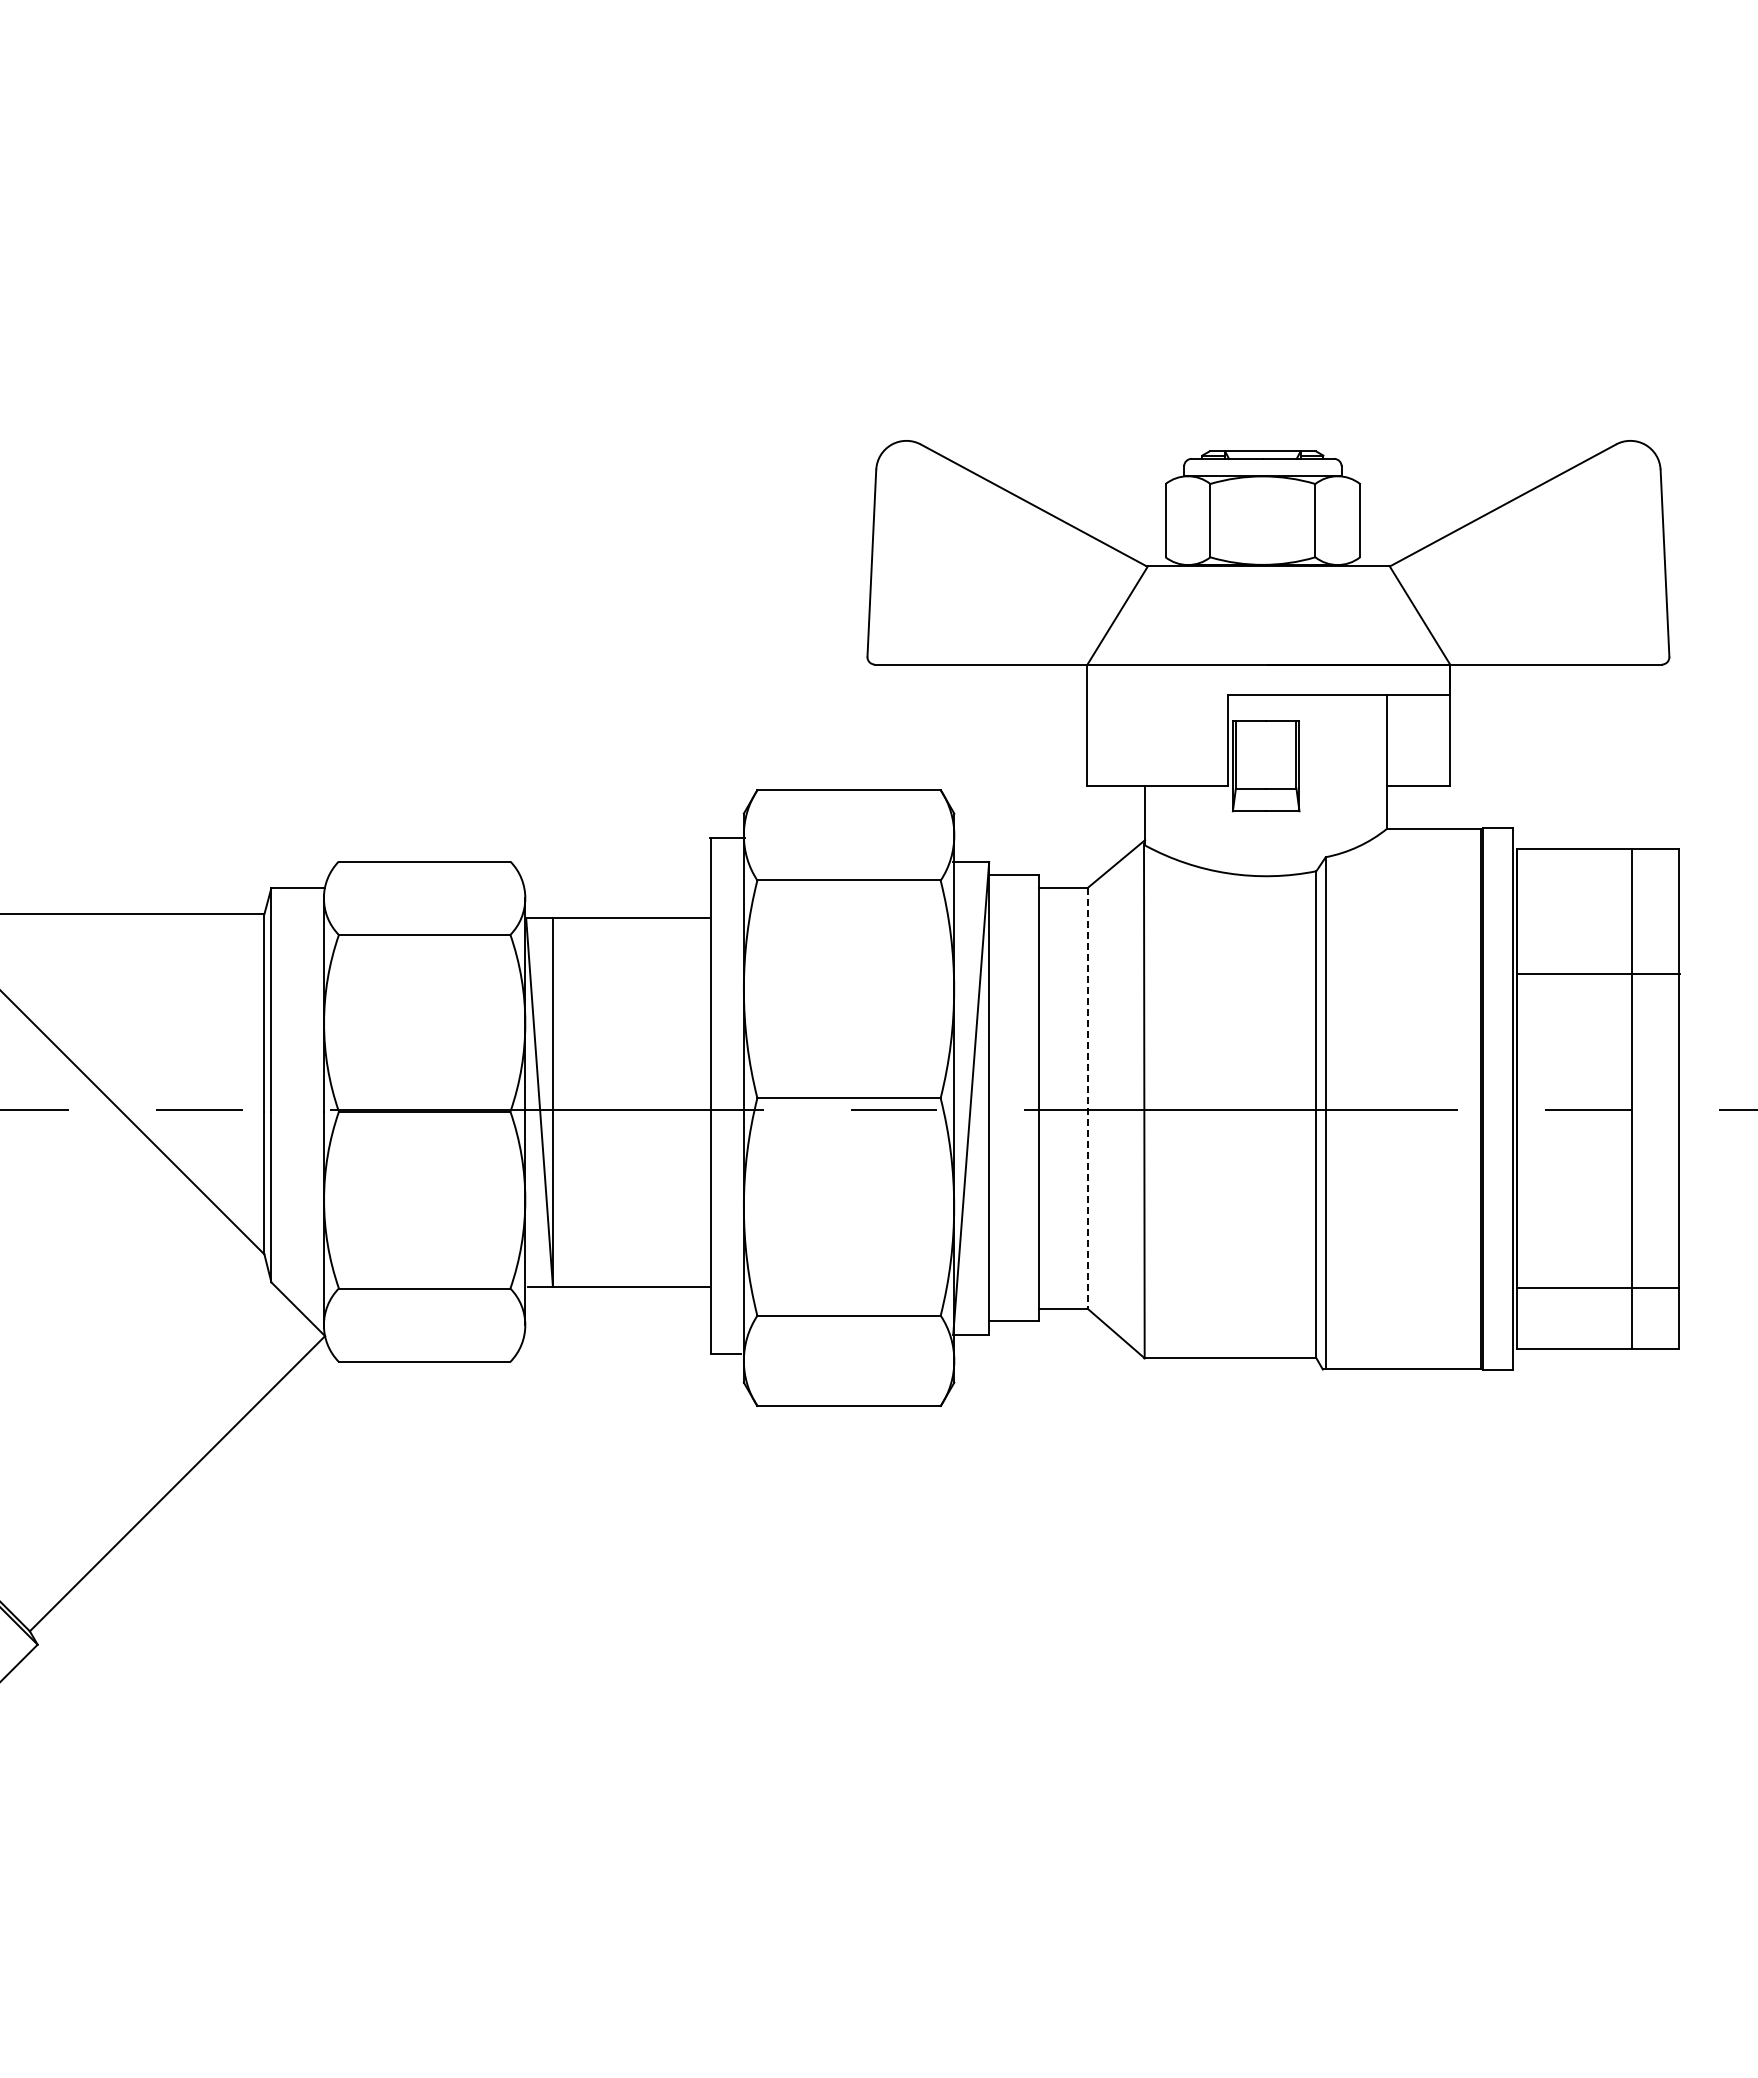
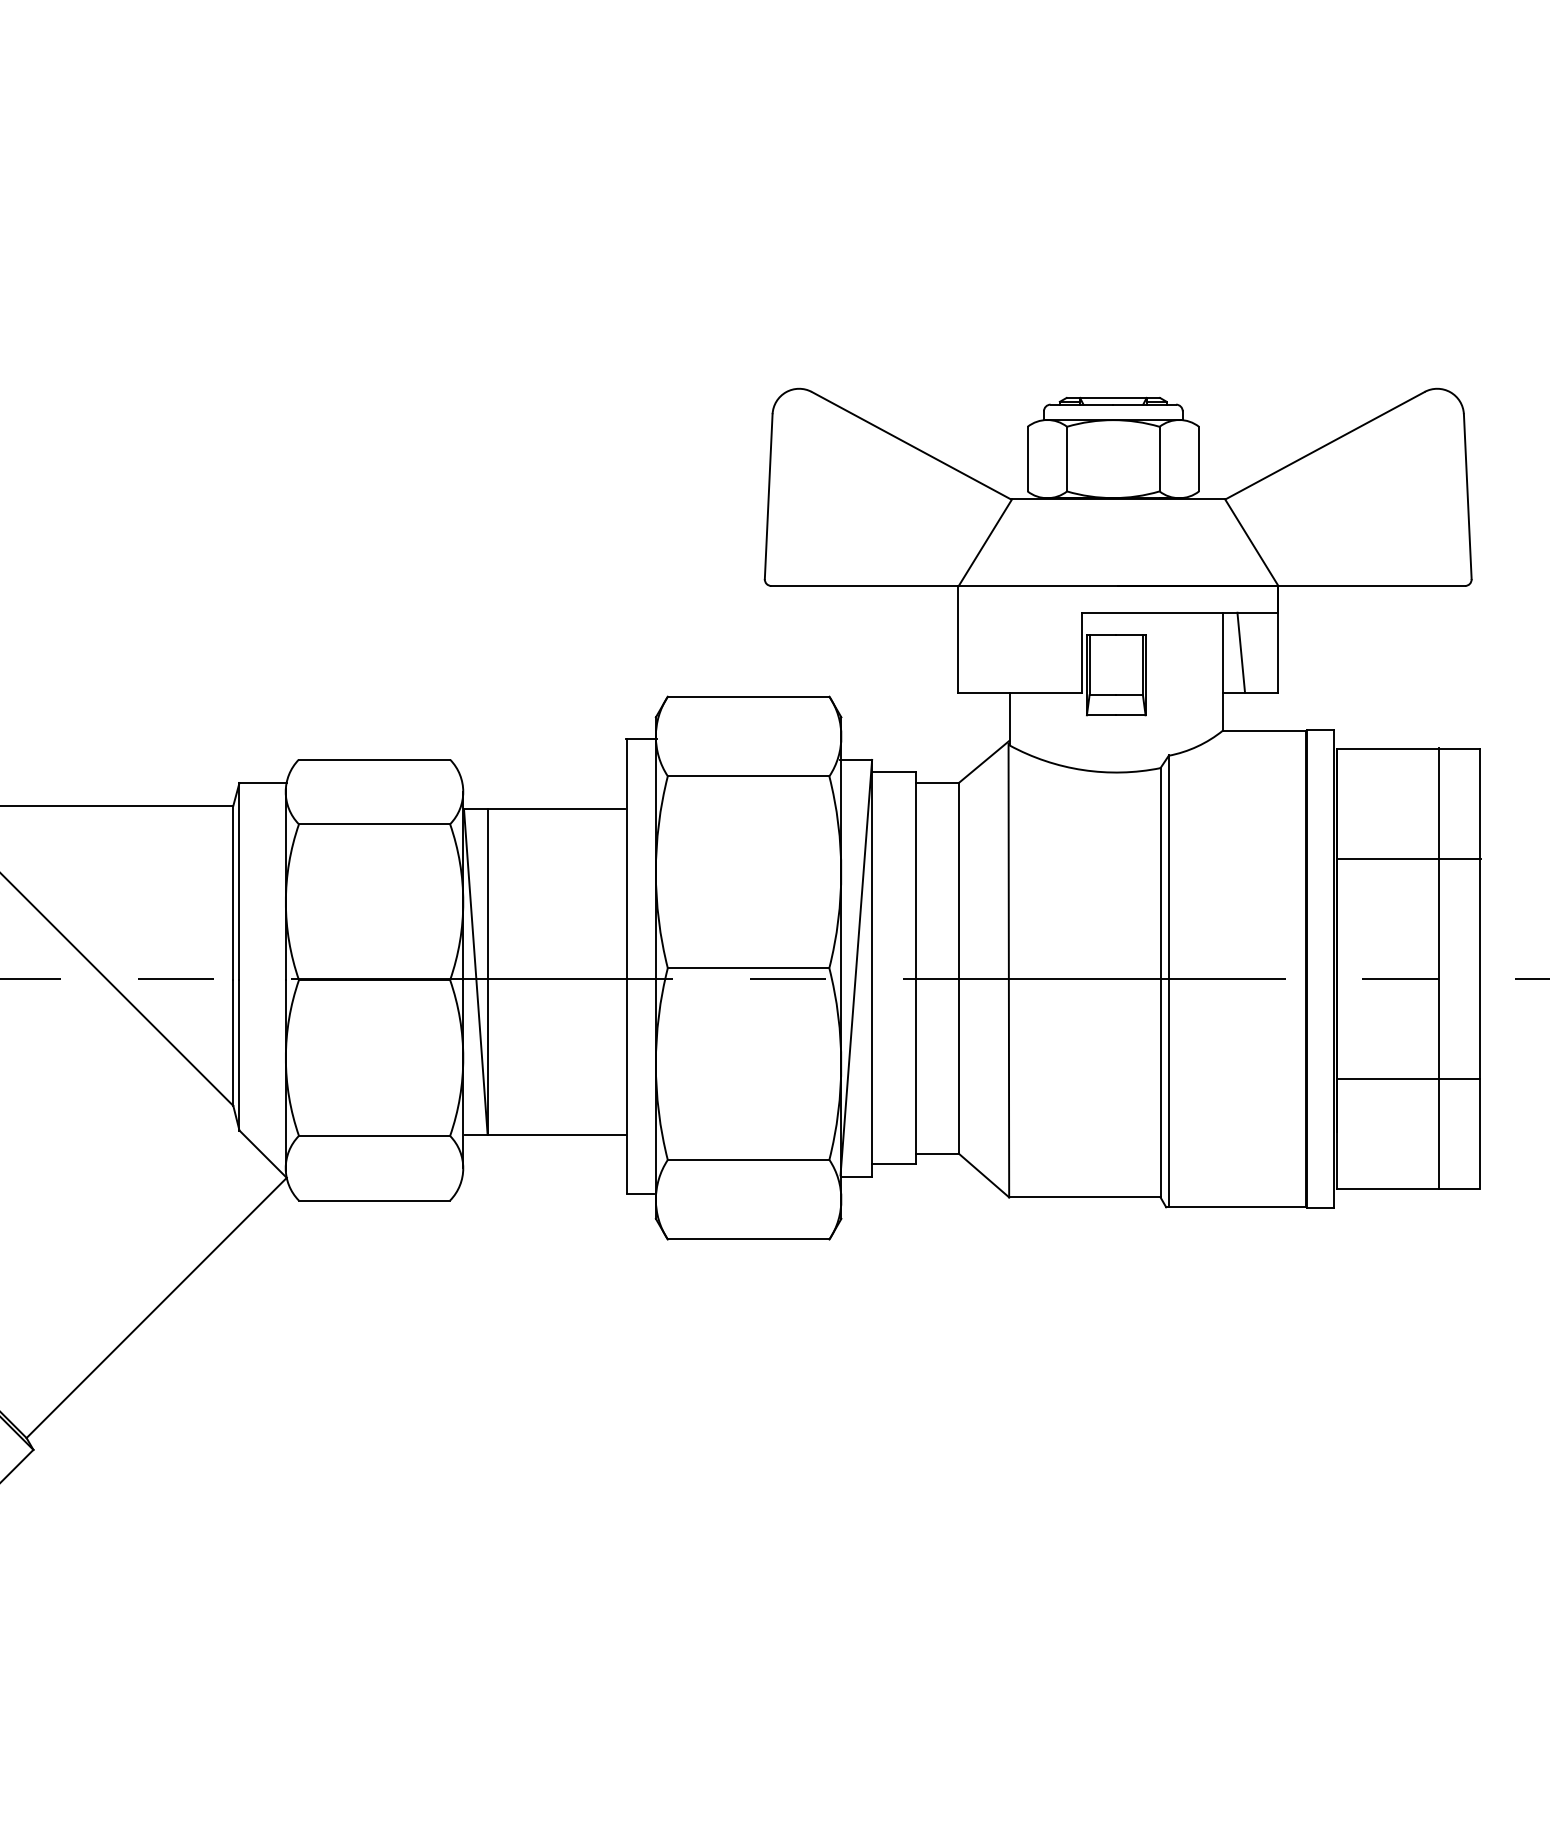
line: (1407, 739) -> (1240, 652), added
line: (1087, 1098) -> (958, 968), dashed -> solid
line: (1597, 1288) -> (1408, 1079), moved

